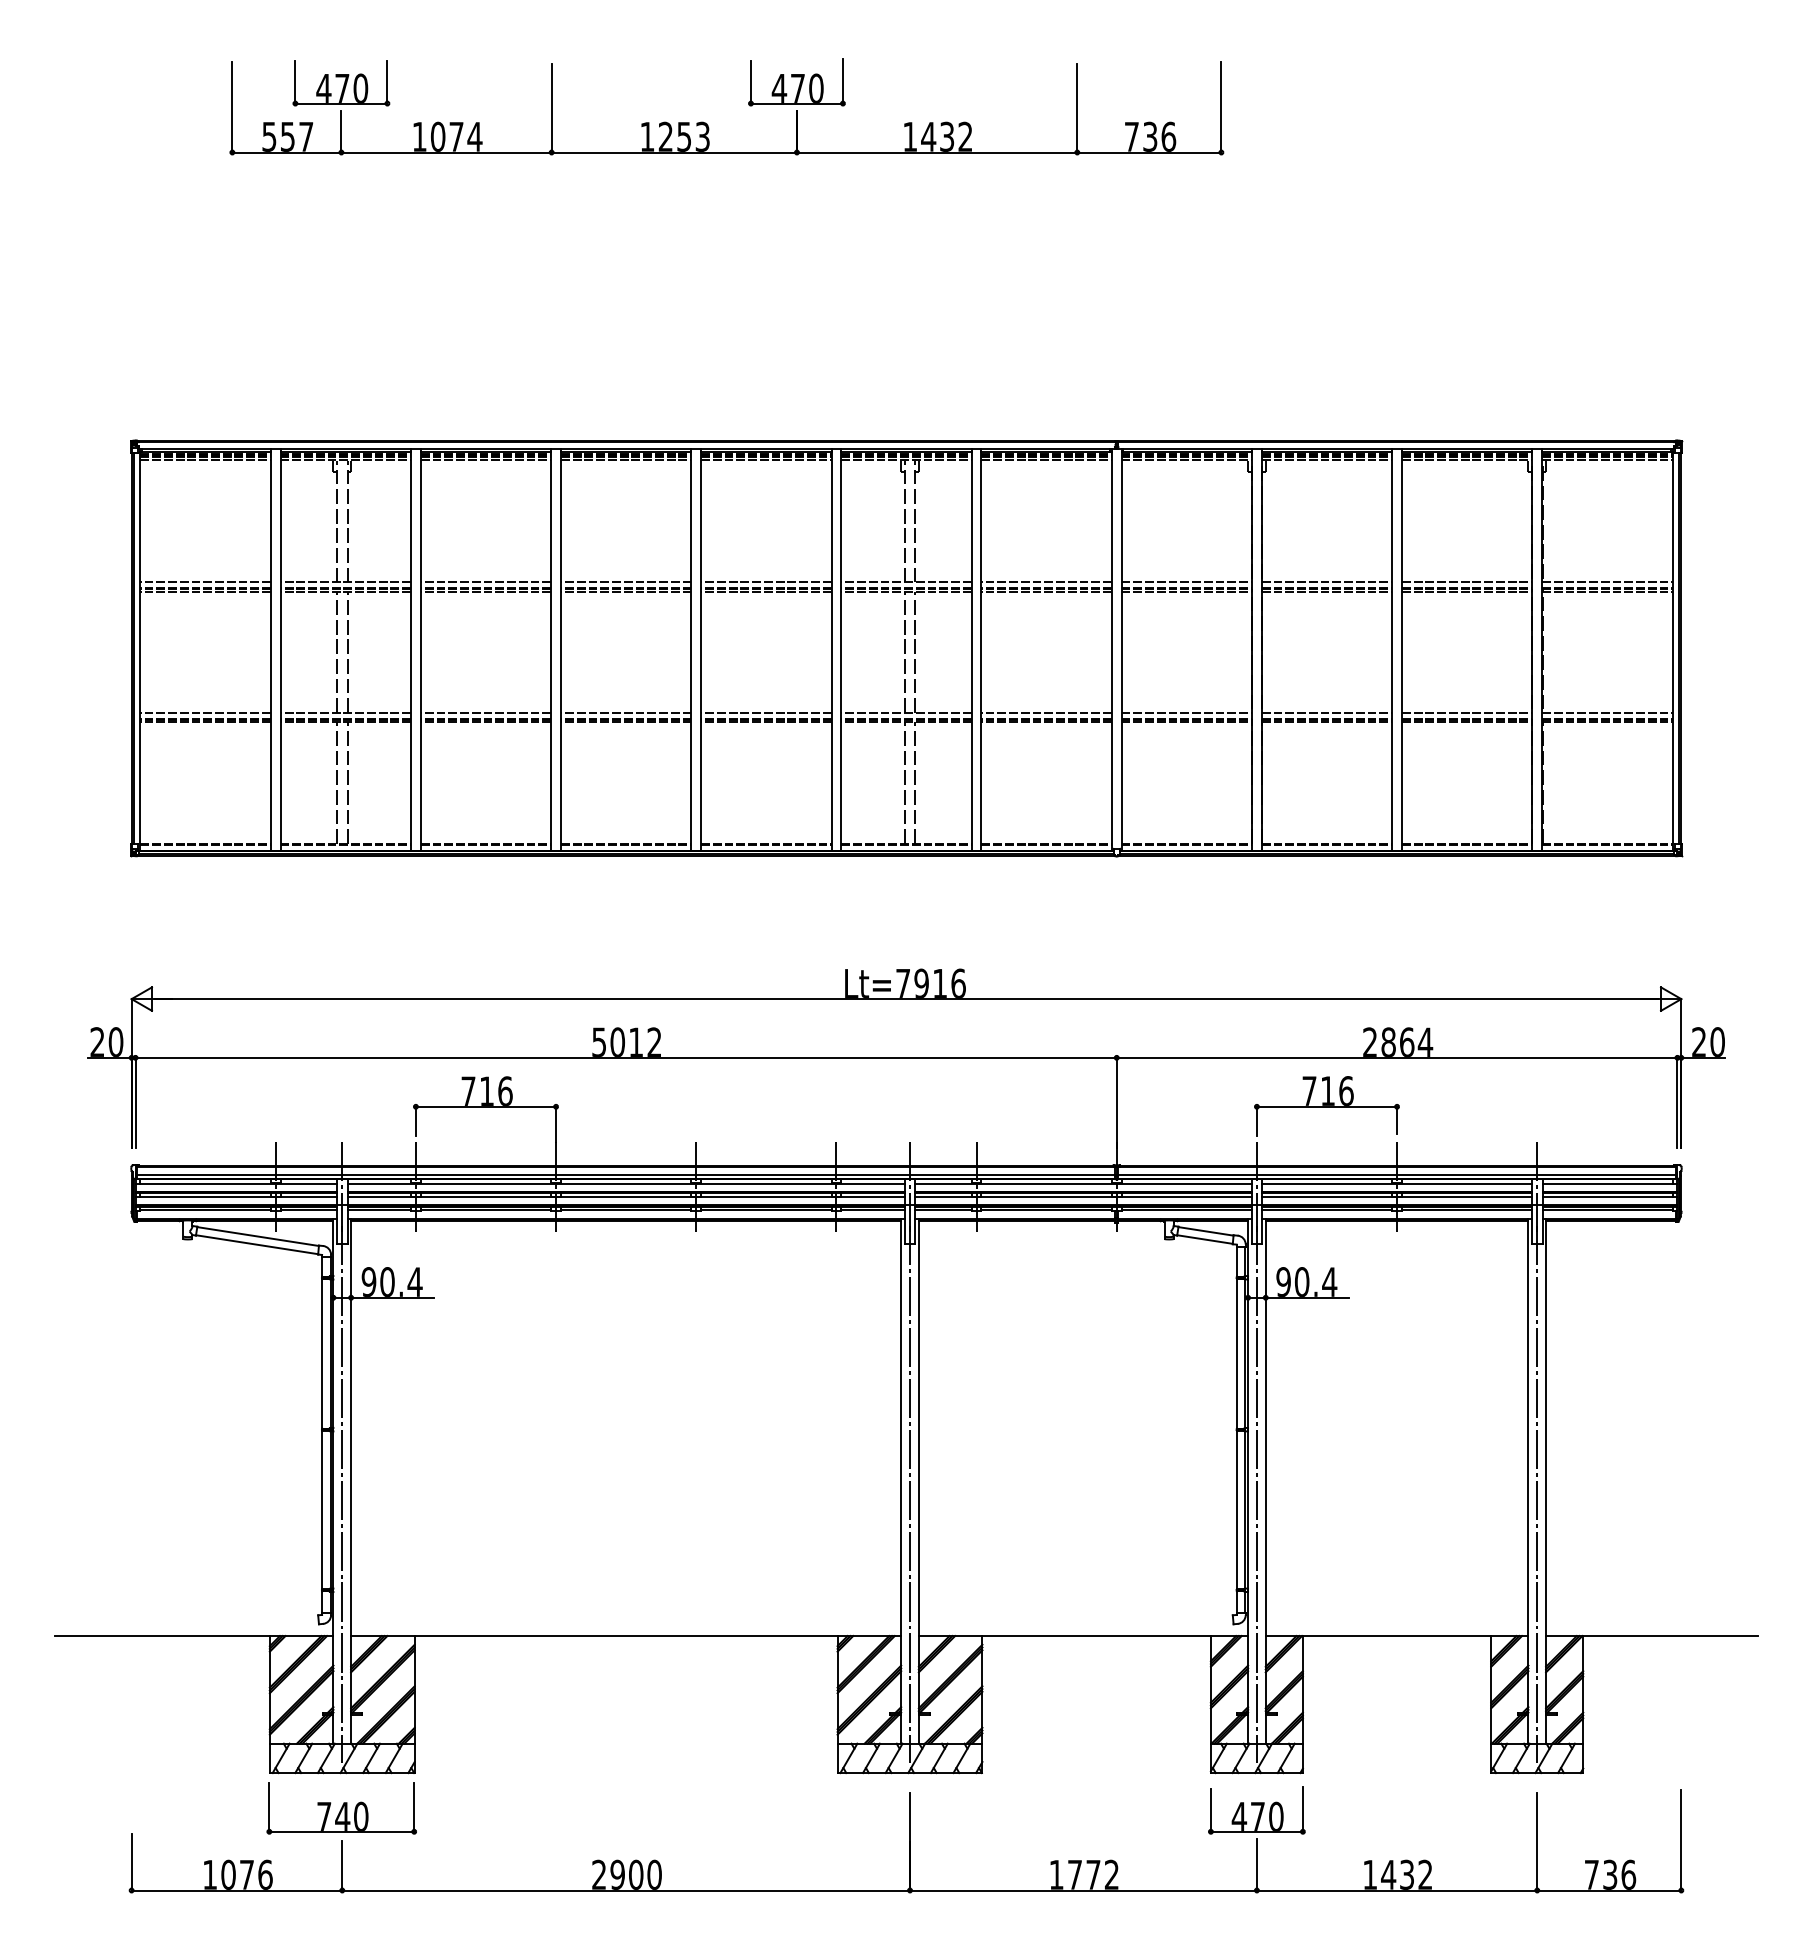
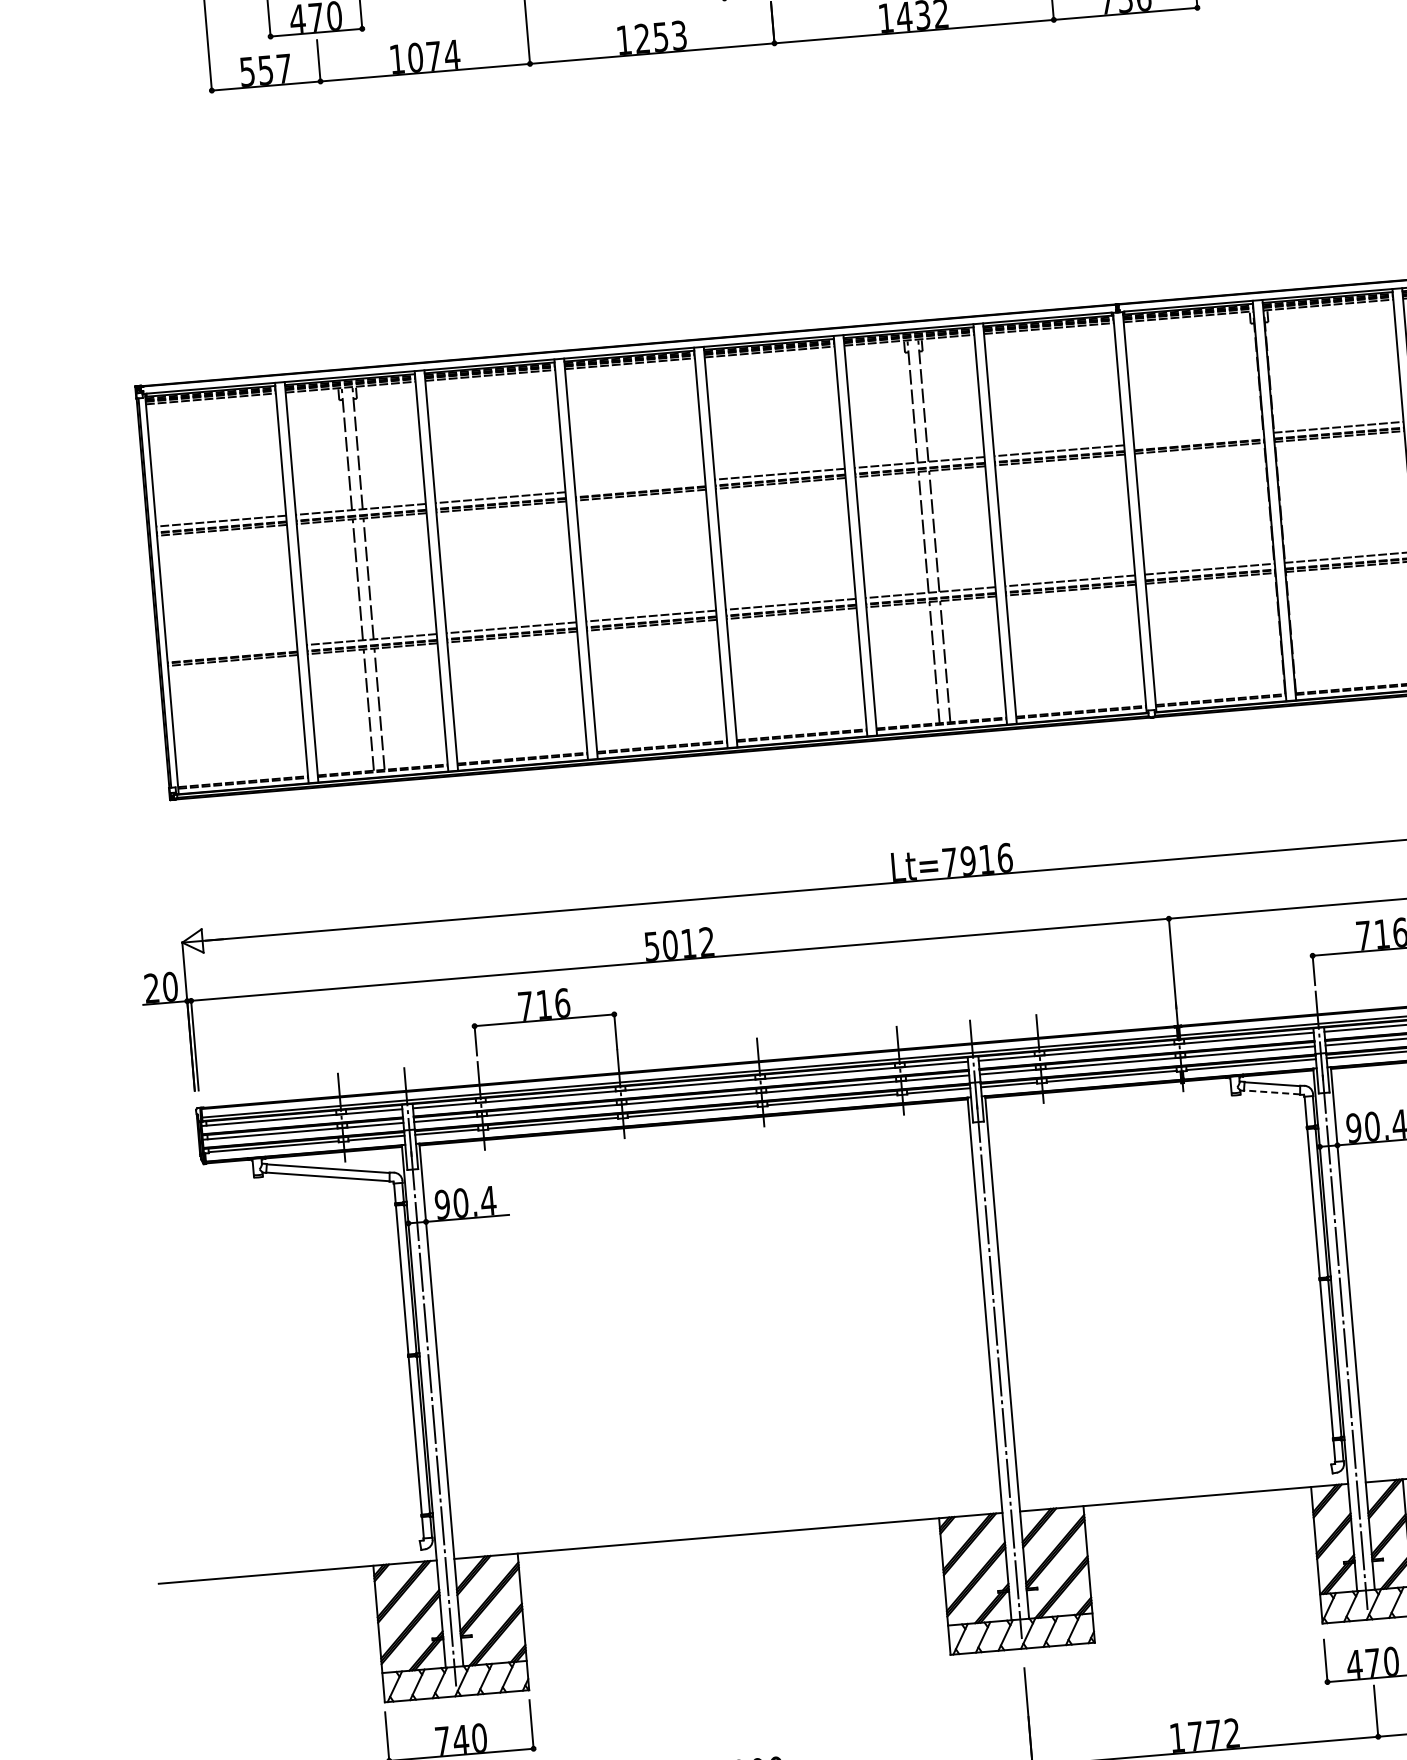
line: (625, 582) -> (639, 486), removed
line: (1186, 582) -> (1198, 439), removed
line: (205, 712) -> (231, 650), removed
line: (1204, 1239) -> (1271, 1092), solid -> dashed

